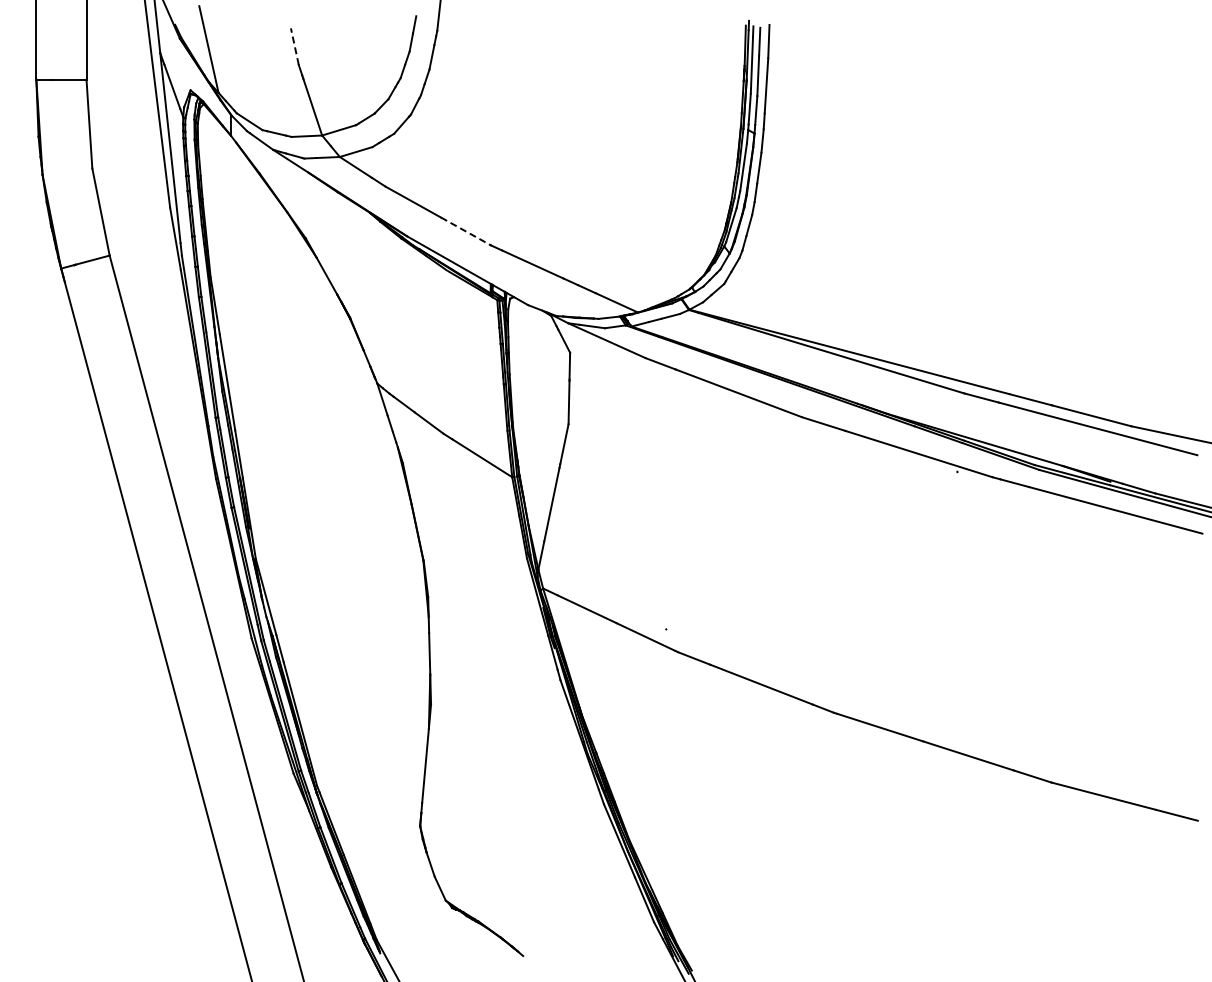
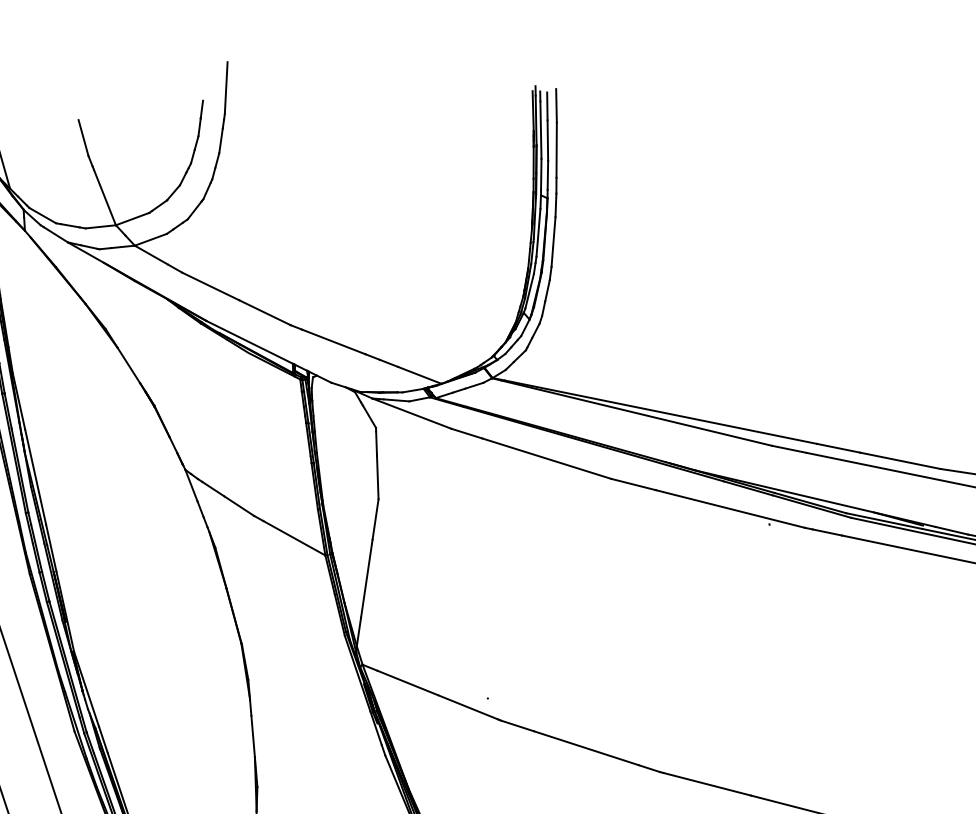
line: (294, 46) -> (83, 137), dashed -> solid
line: (466, 231) -> (265, 312), dashed -> solid

